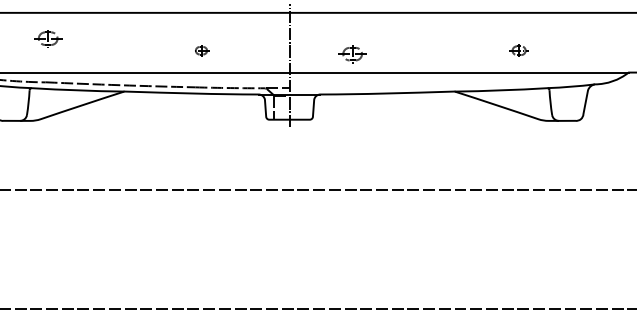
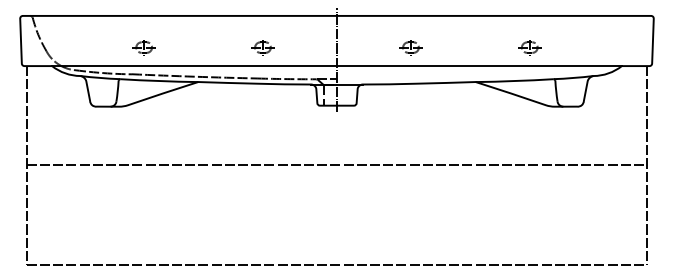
part: (47, 38) -> (143, 47), moved
part: (200, 50) -> (262, 47), size x1.67
part: (518, 50) -> (529, 47), size x1.43
part: (352, 54) -> (410, 47), moved

